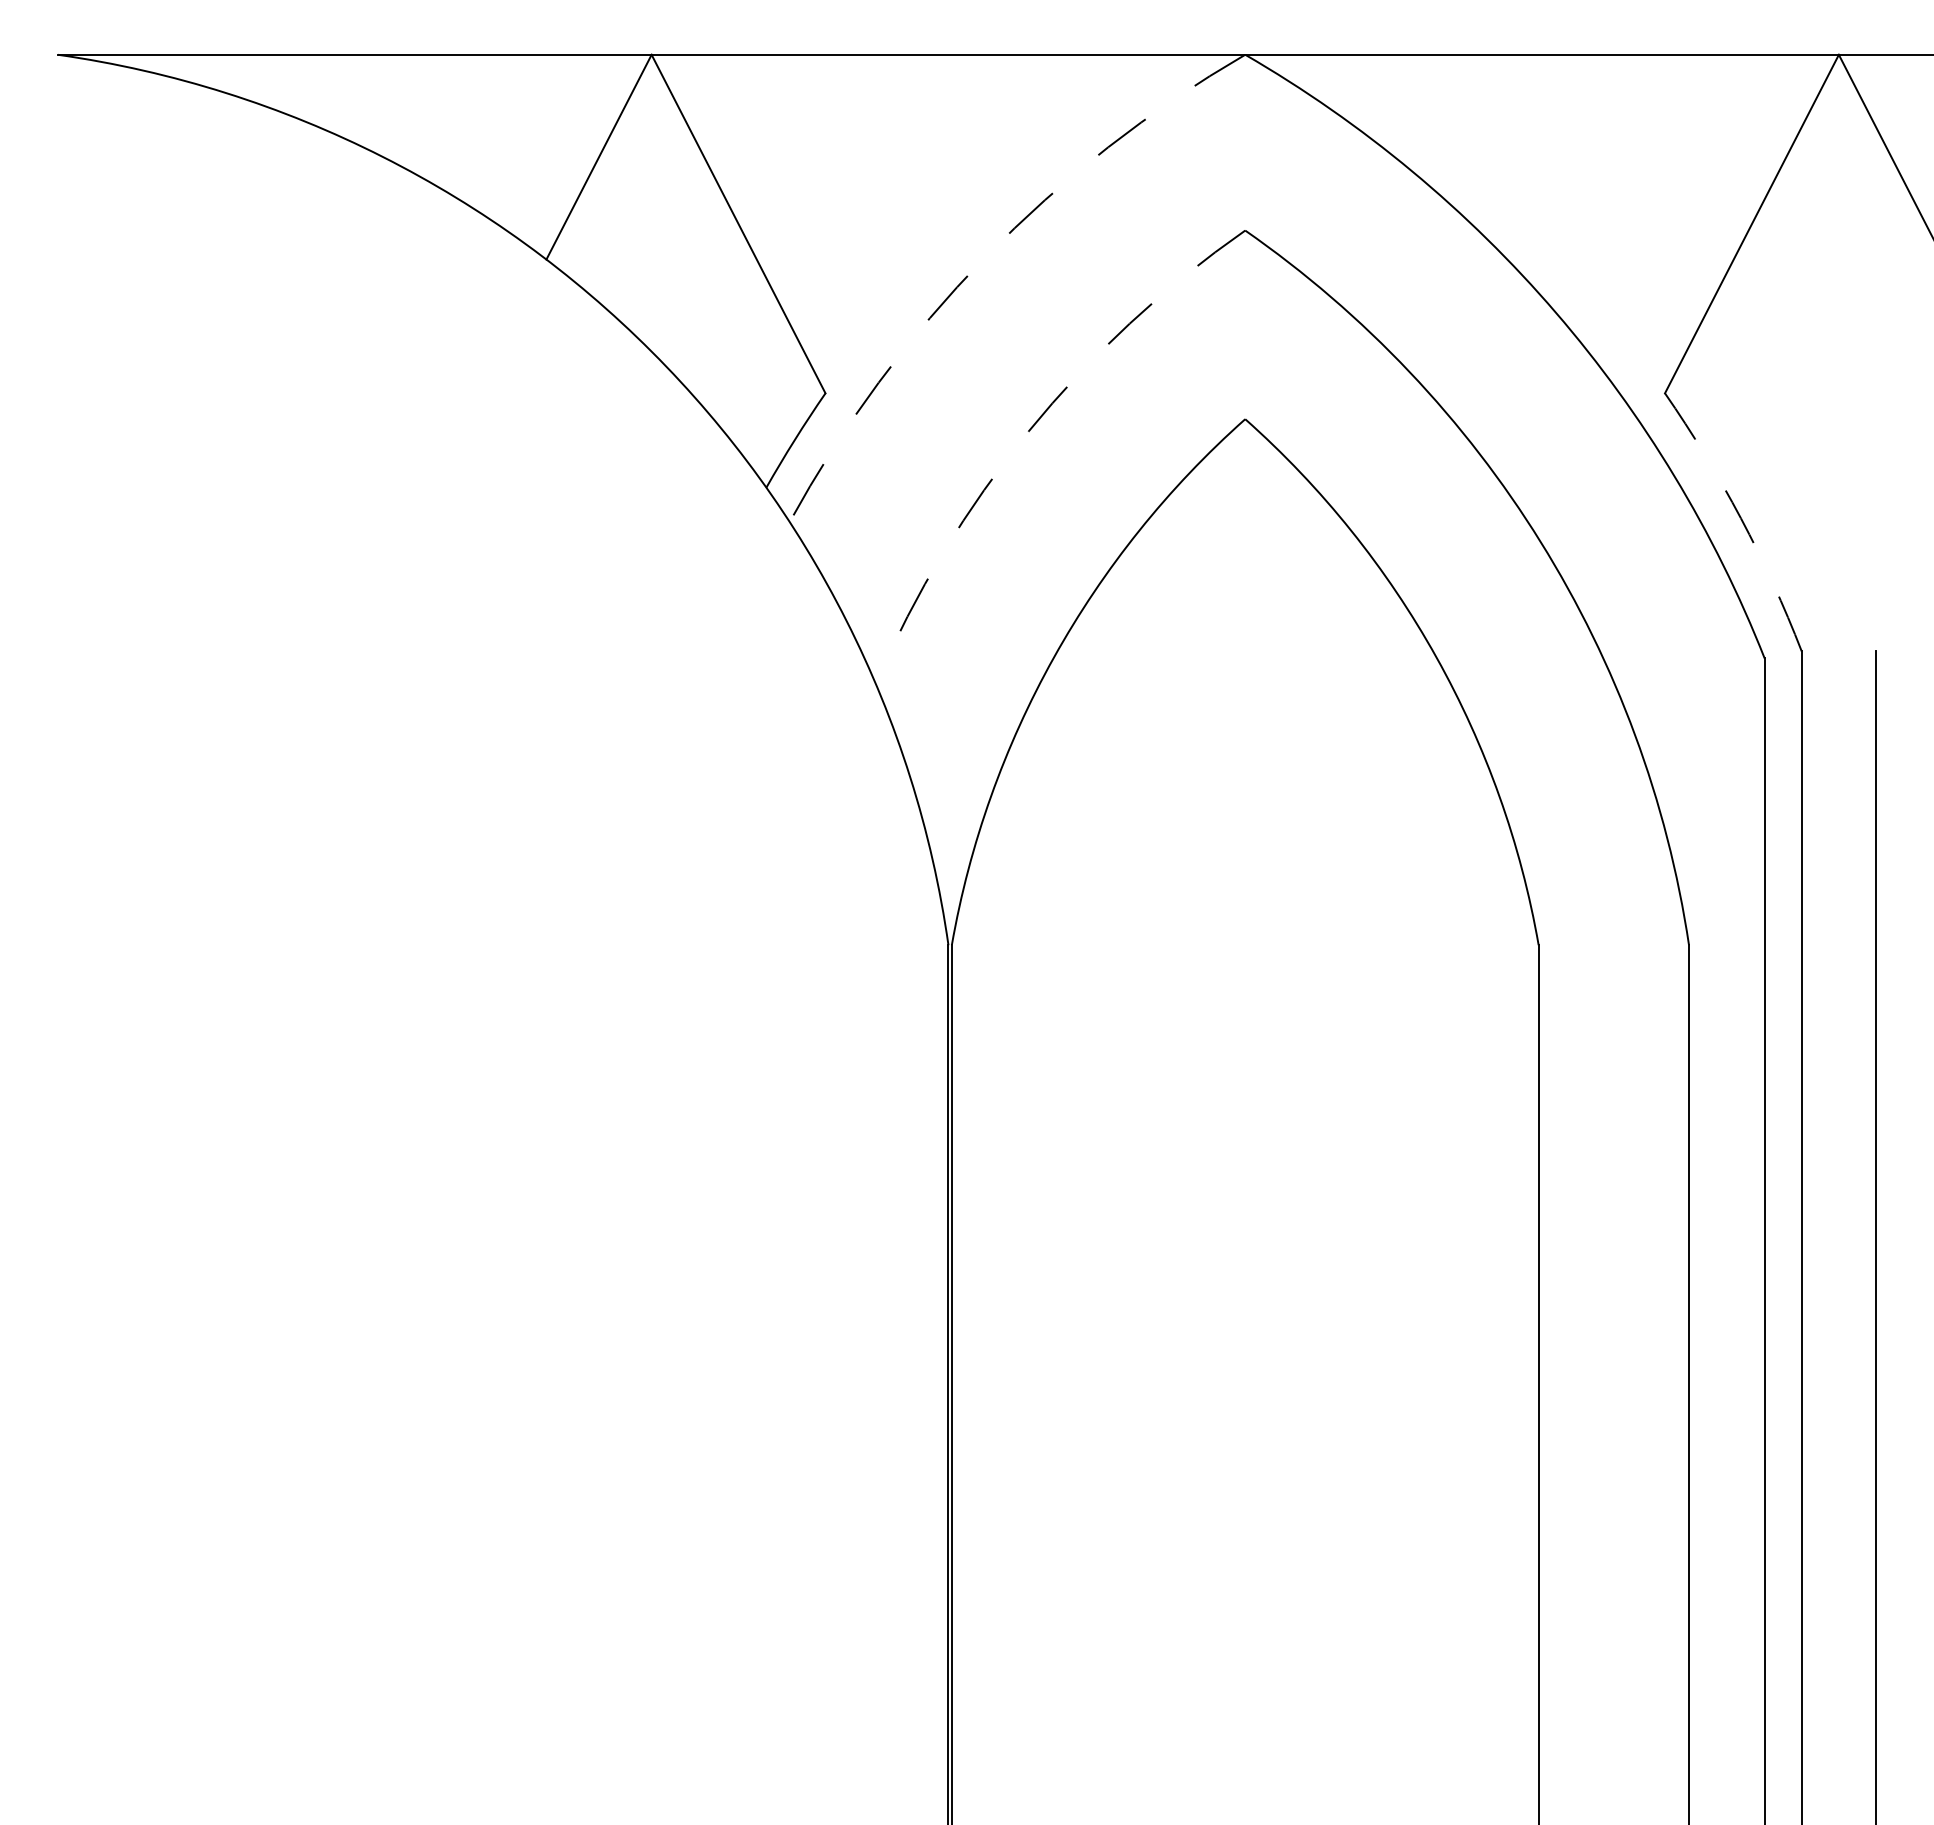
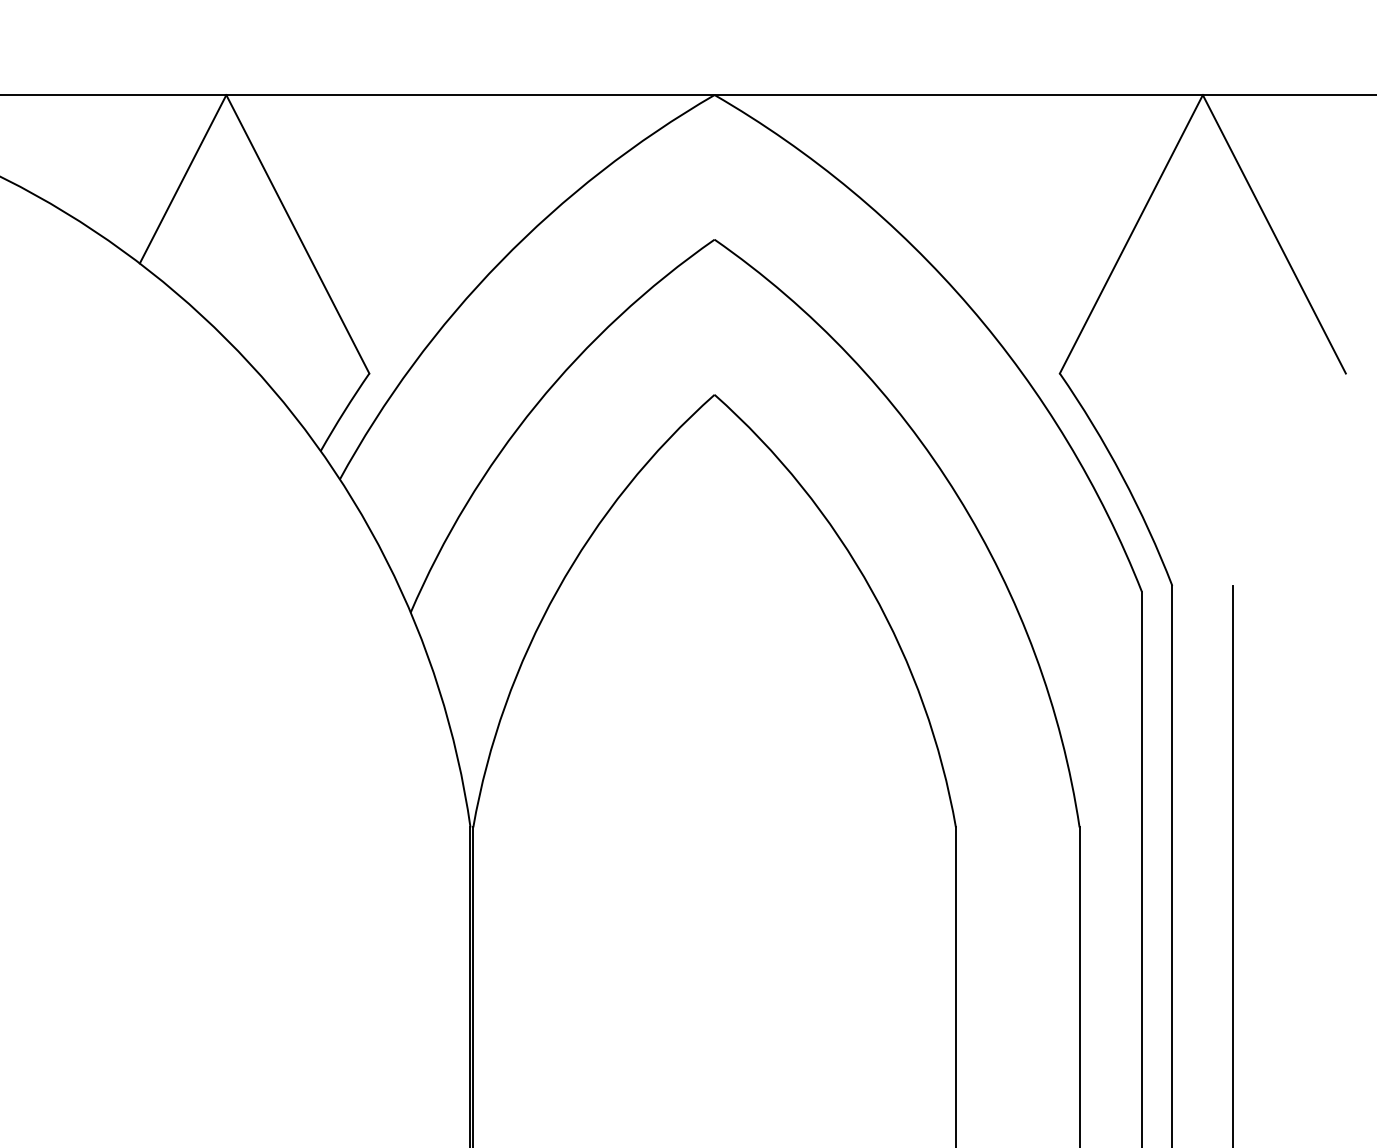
arc: (985, 257) -> (500, 261), dashed -> solid
arc: (1028, 431) -> (536, 404), dashed -> solid
arc: (1740, 518) -> (1121, 476), dashed -> solid

